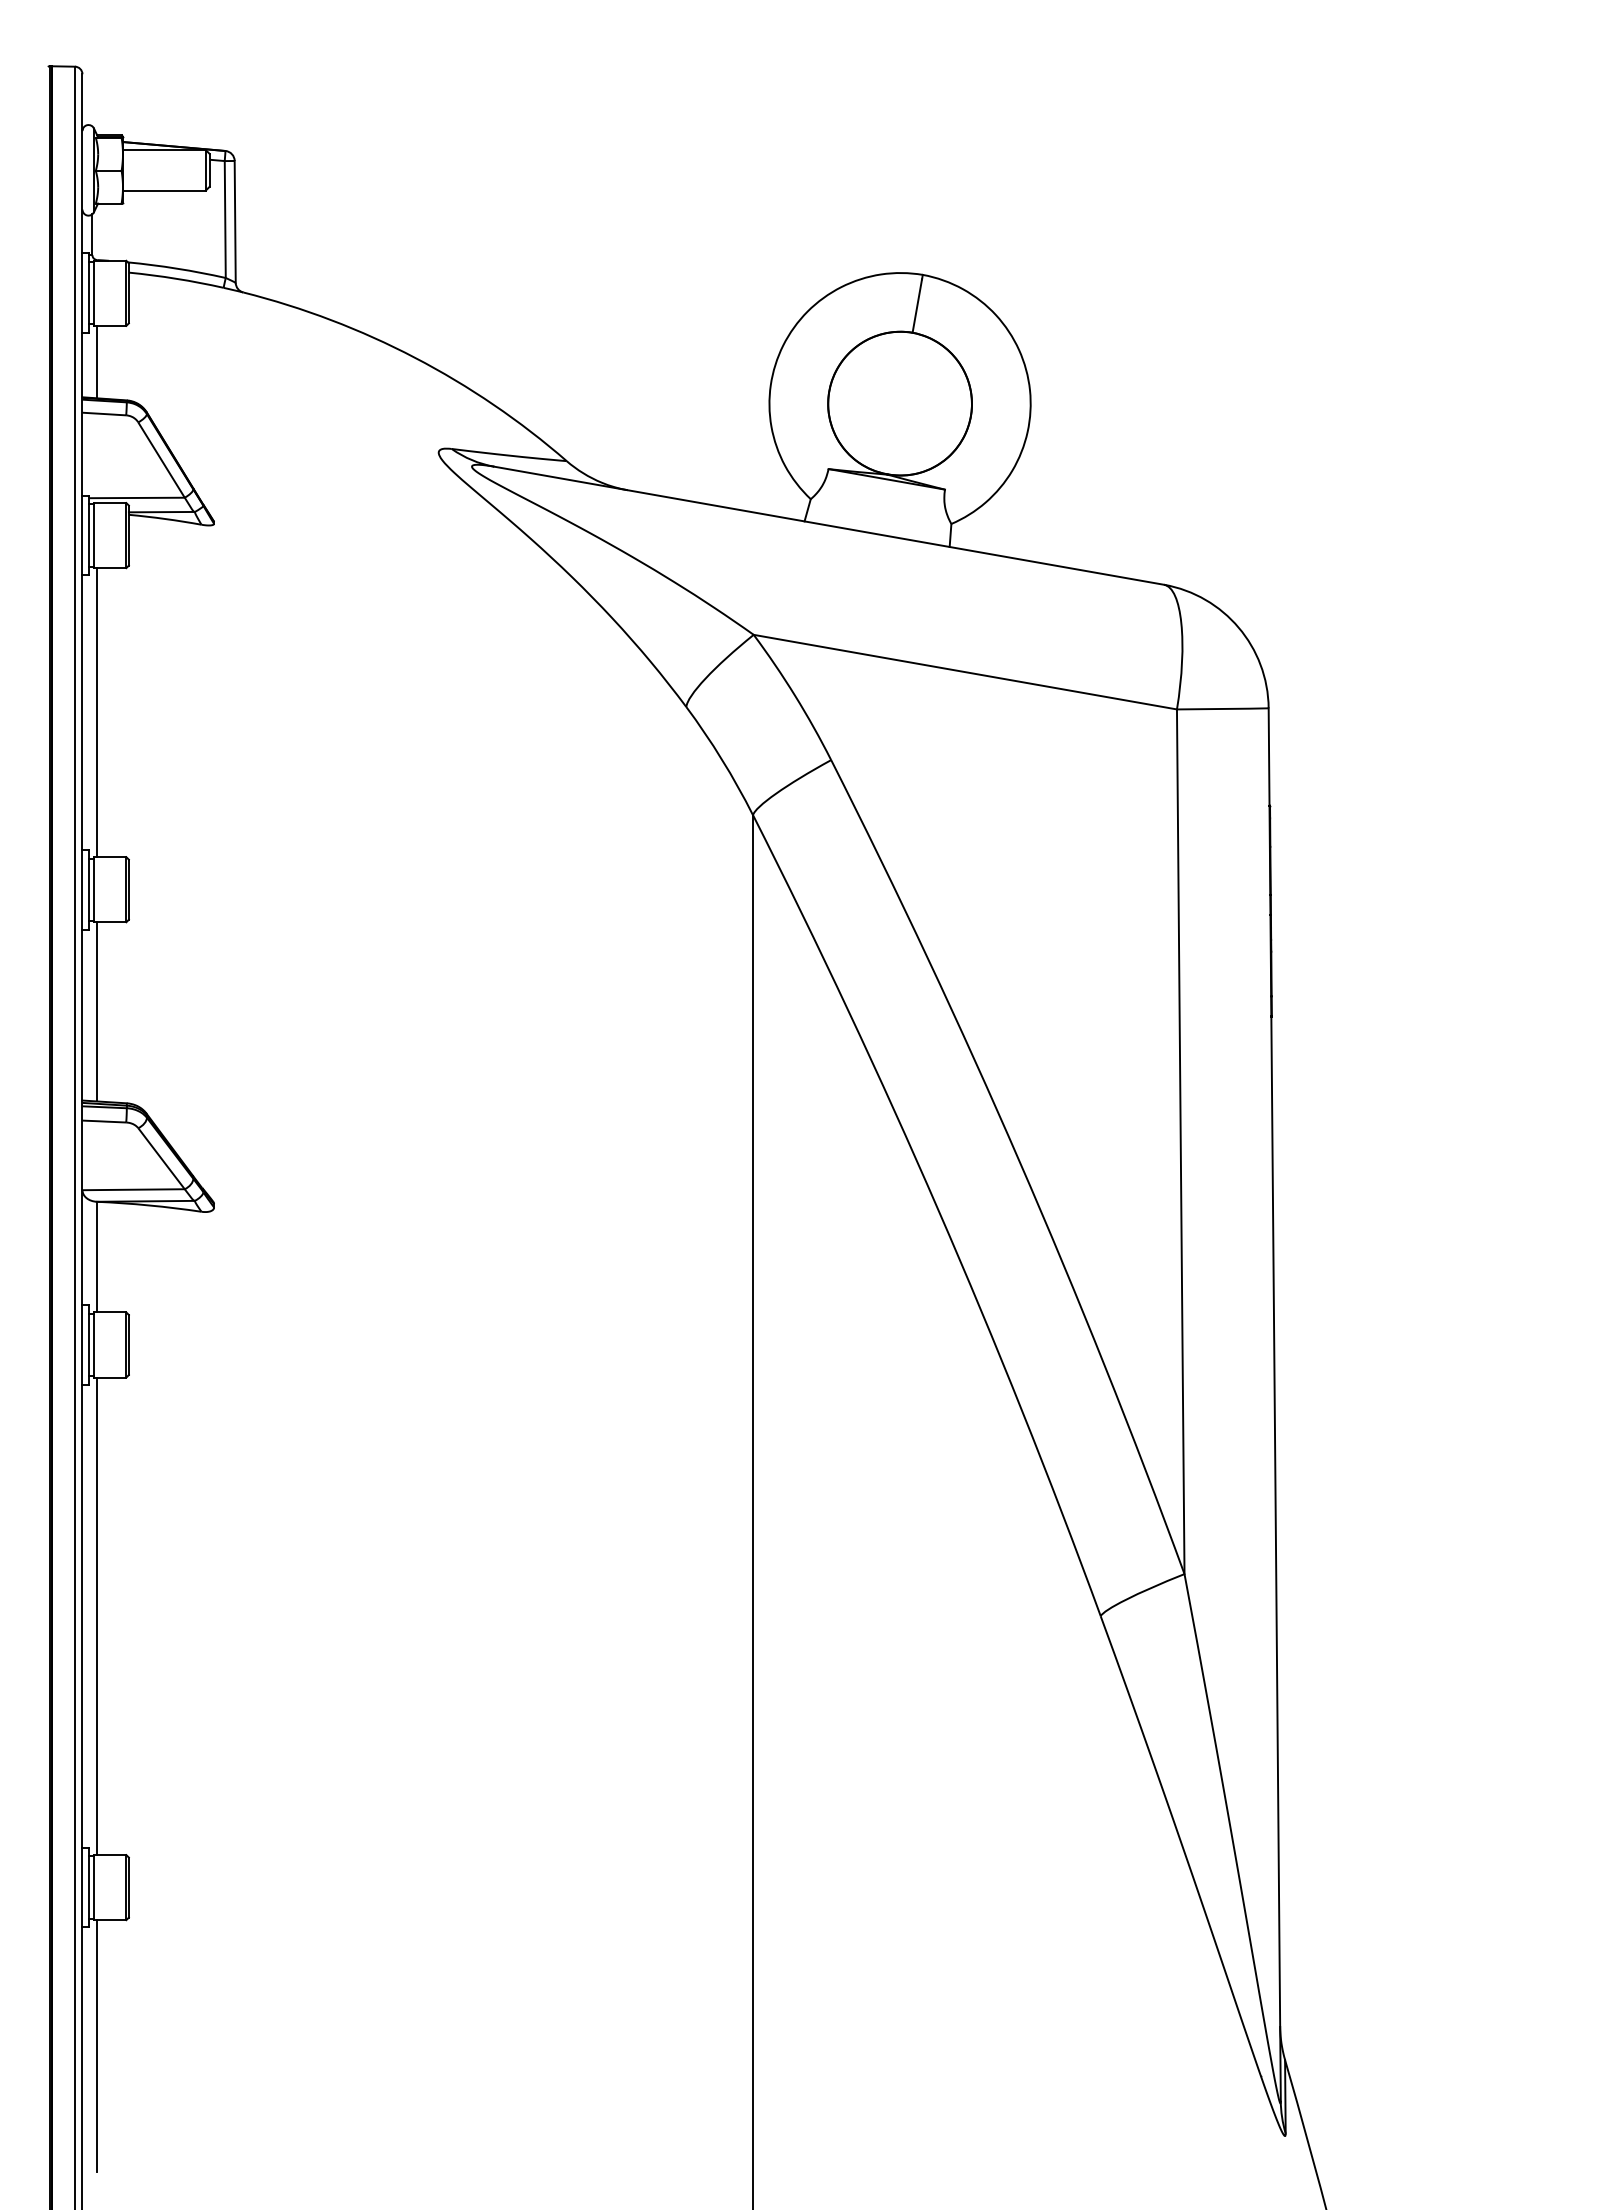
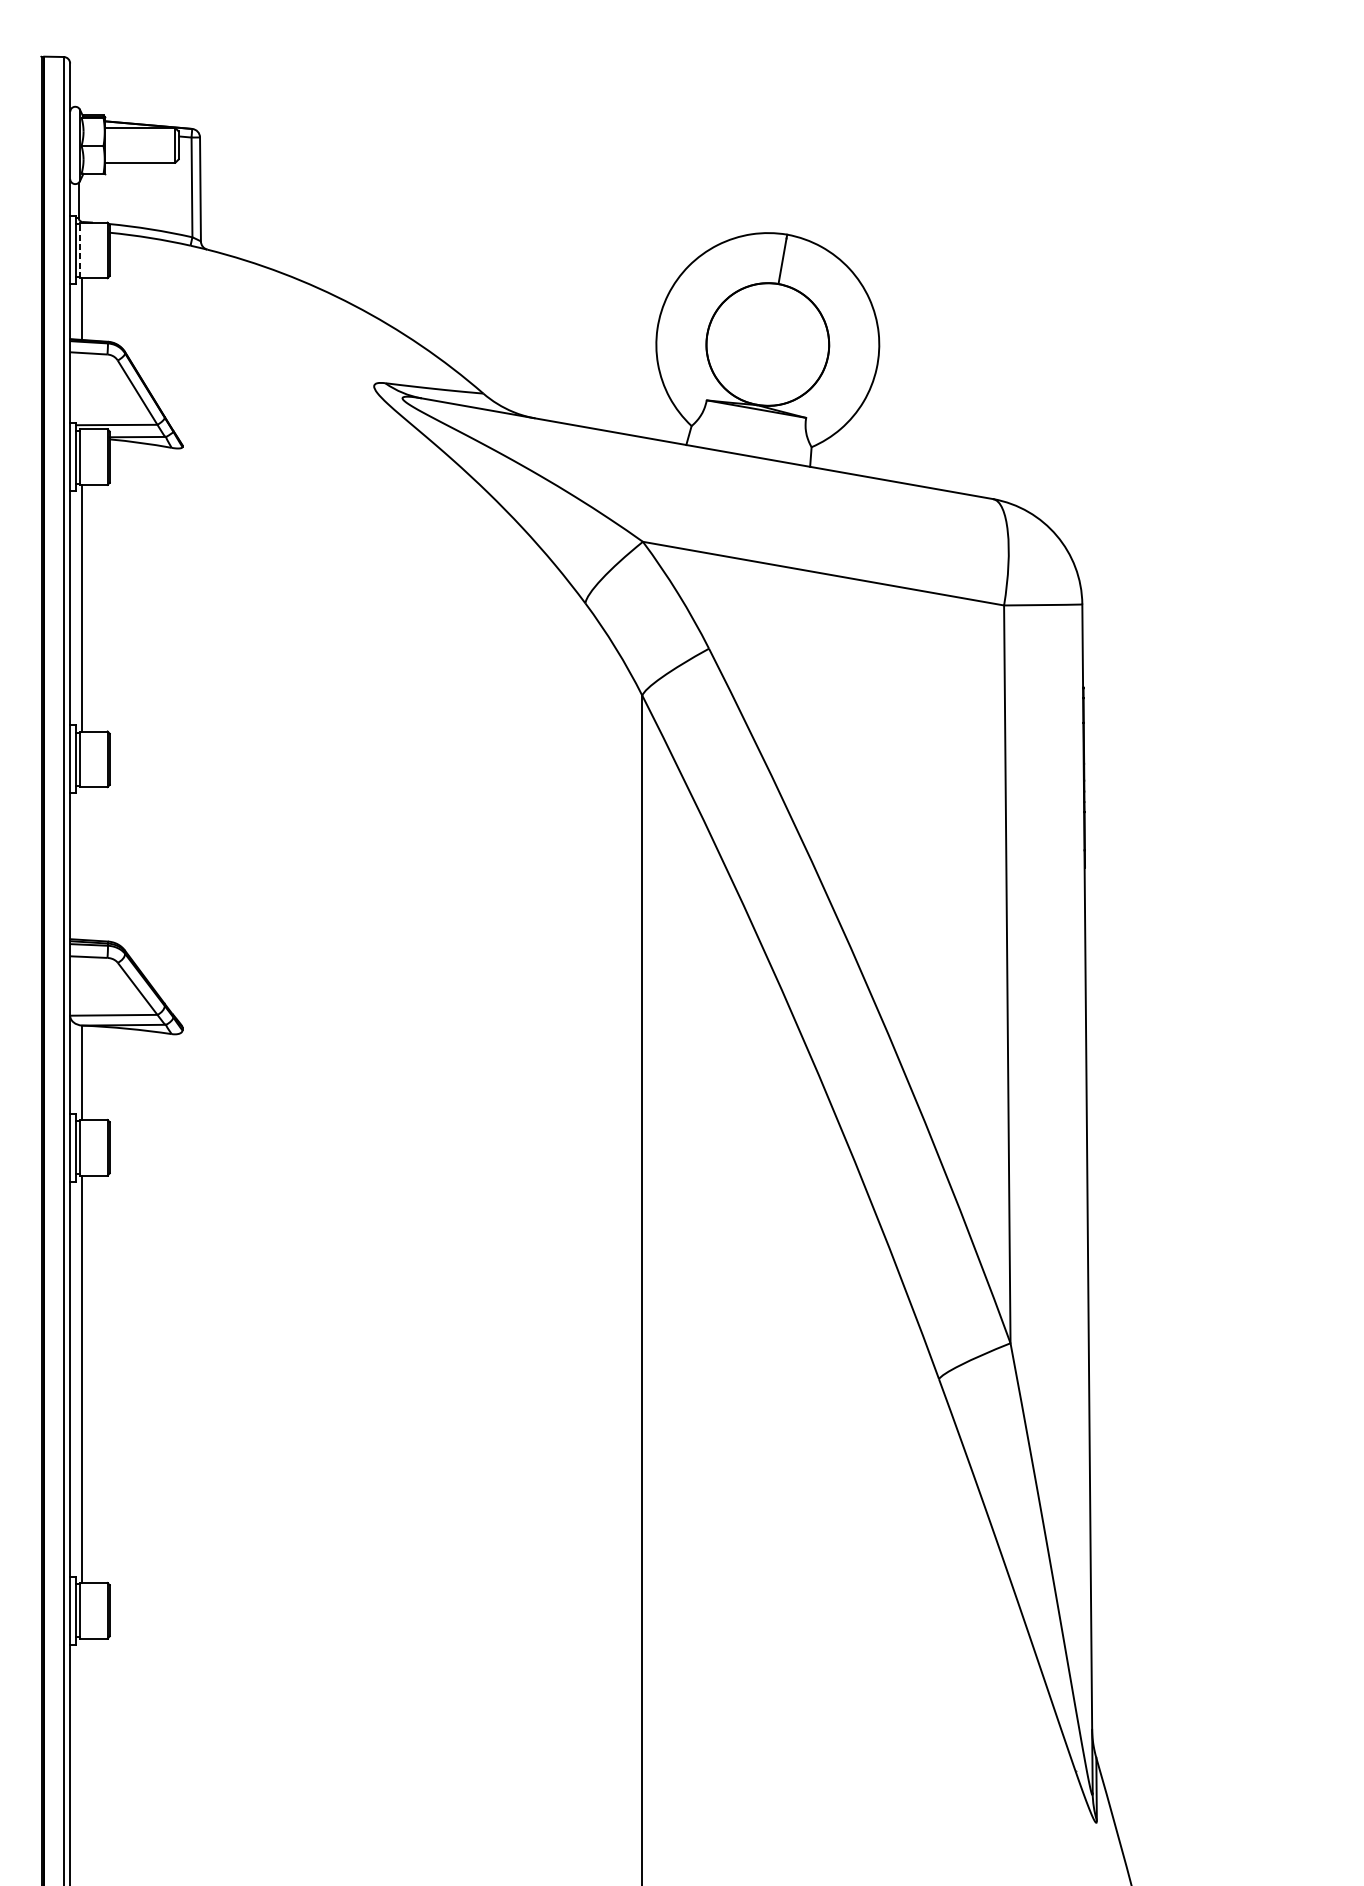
line: (94, 293) -> (80, 250), solid -> dashed
line: (96, 1011) -> (82, 863), removed
line: (96, 2045) -> (82, 1745), removed

